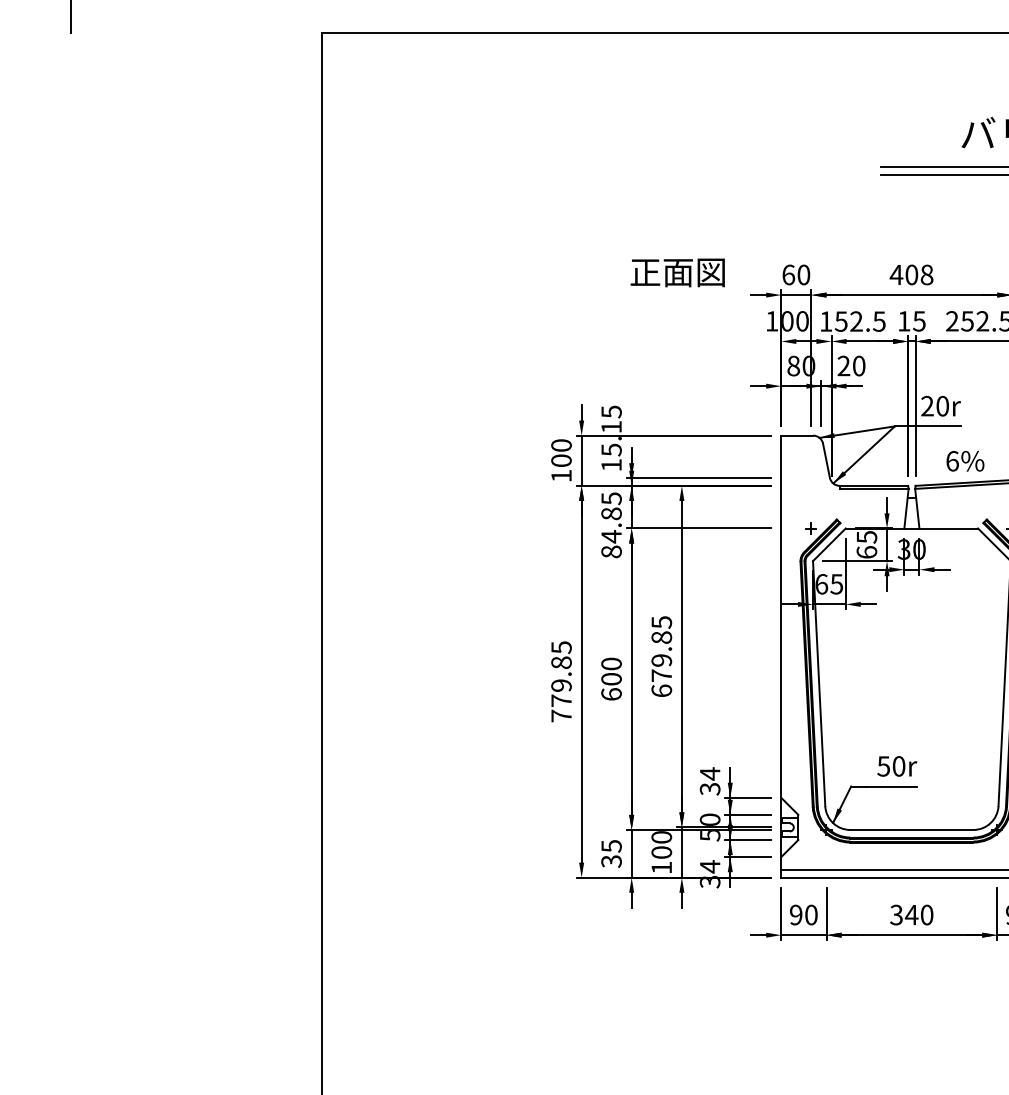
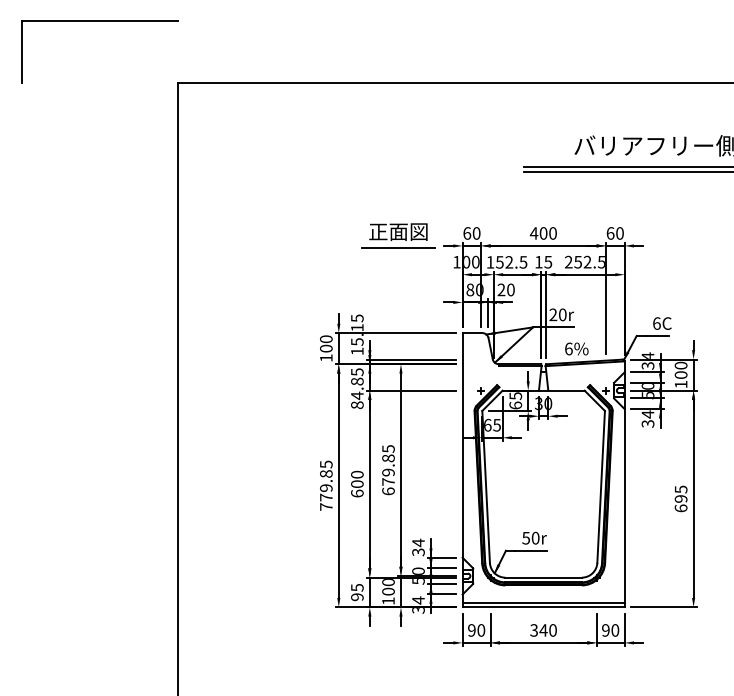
text: (926, 275) -> (552, 233), 408 -> 400
line: (676, 299) -> (397, 248), added
text: (611, 861) -> (357, 597), 35 -> 95

